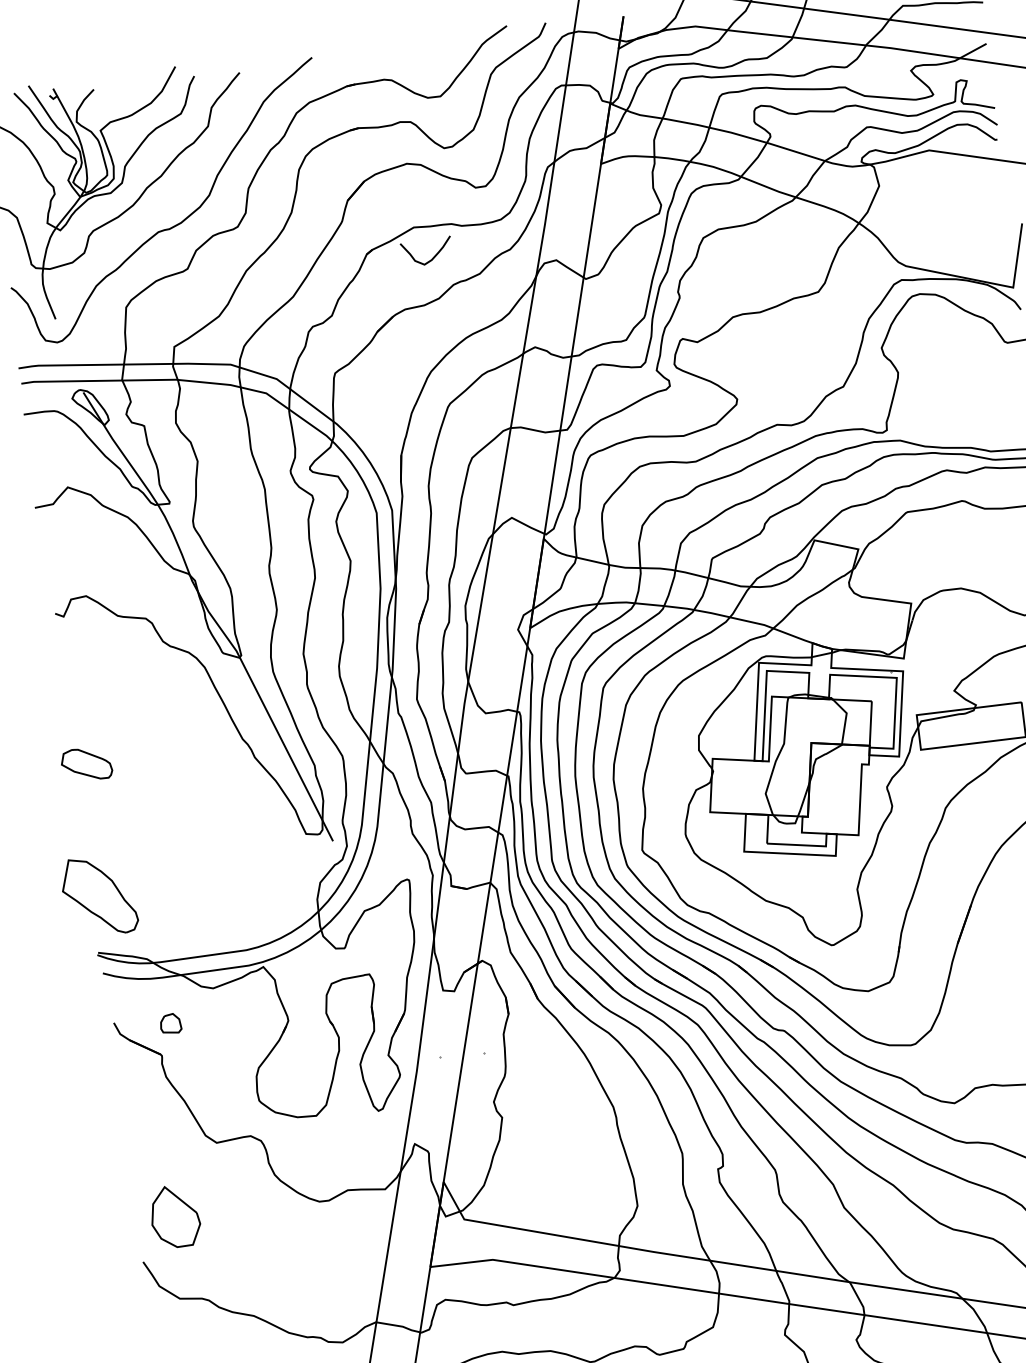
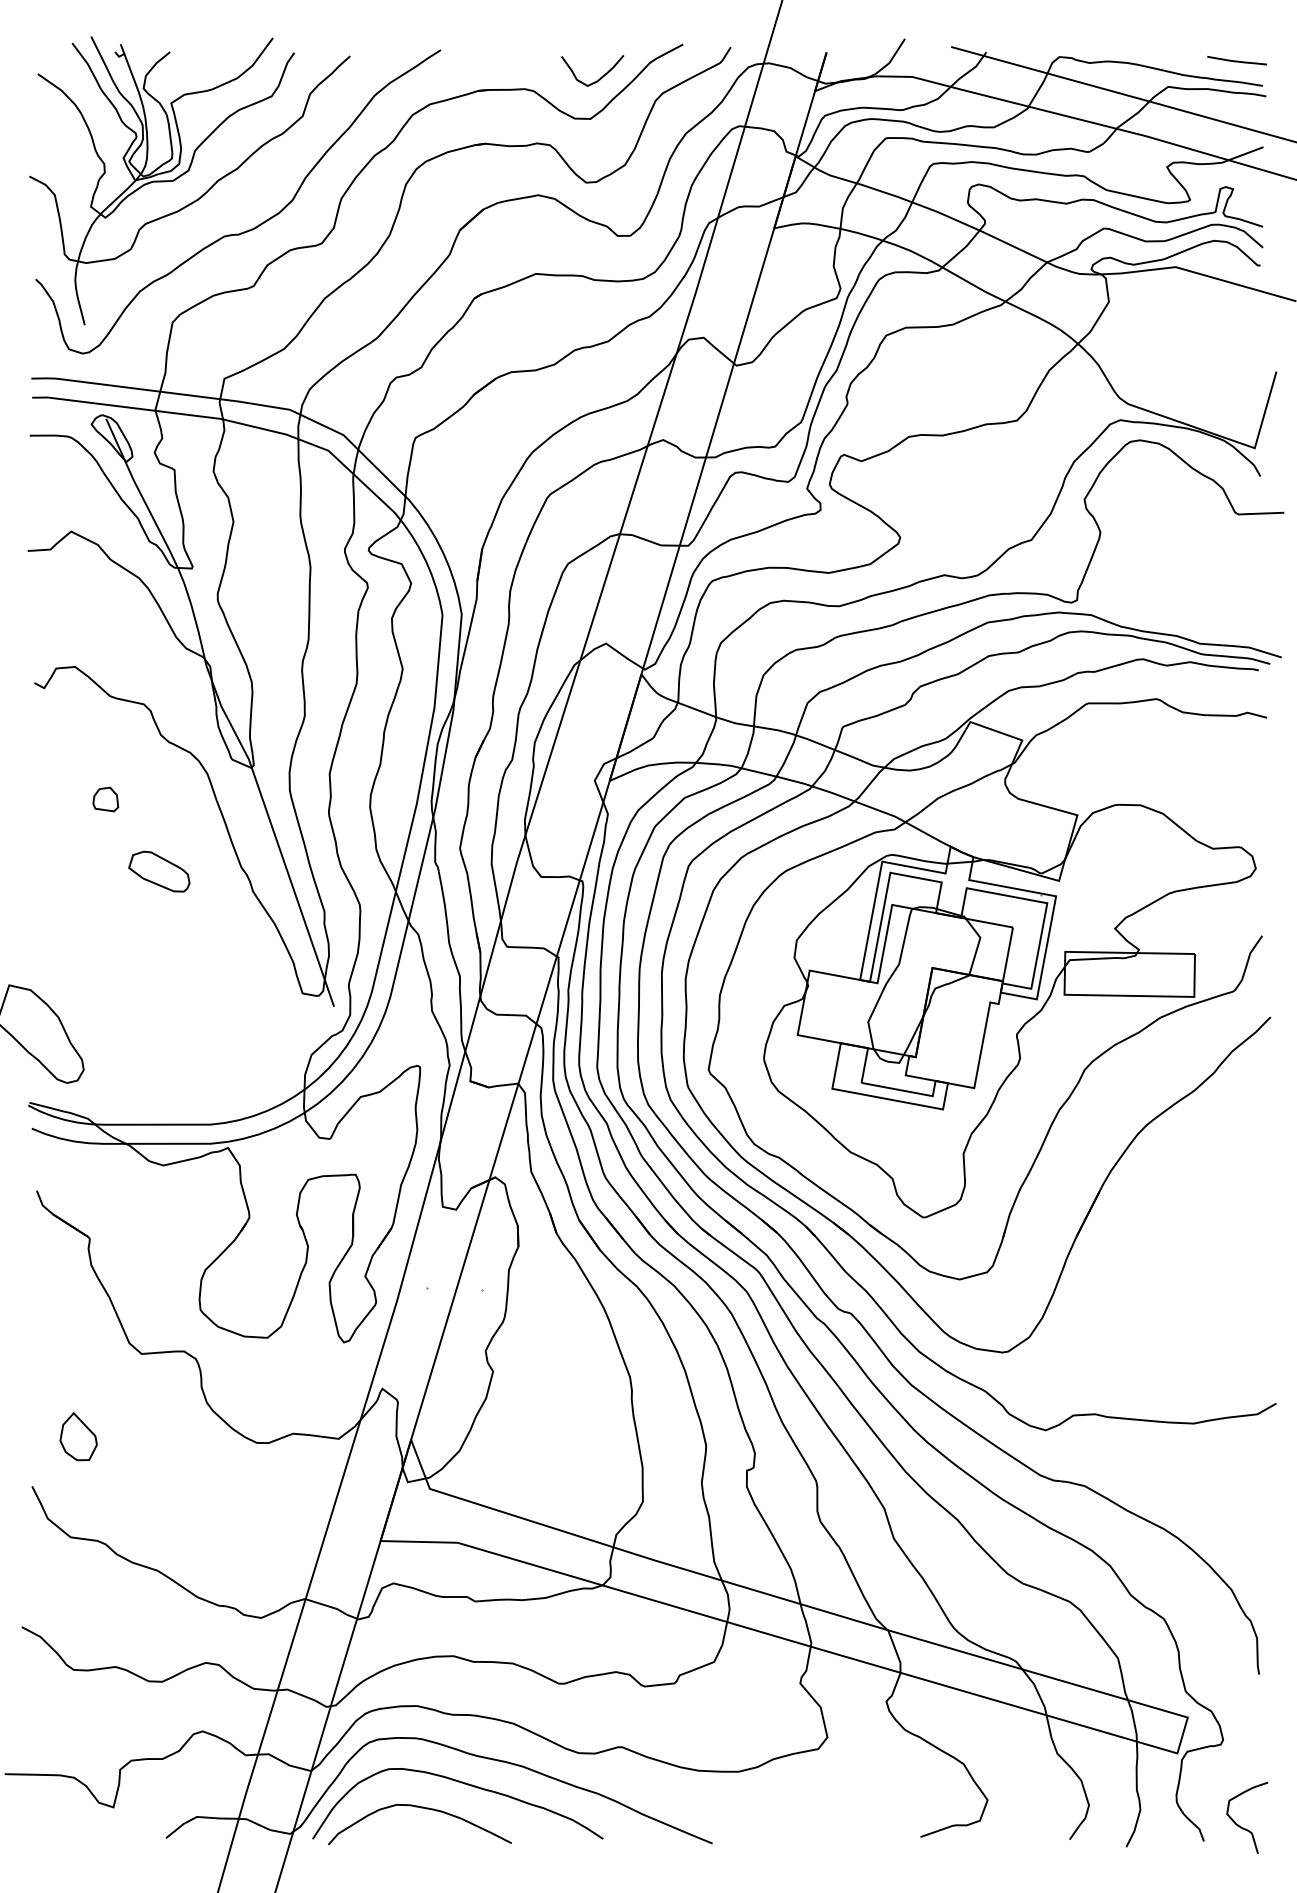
curve: (433, 256) -> (600, 77), moved
part: (86, 764) -> (159, 871), moved
part: (170, 1023) -> (105, 799), moved
part: (174, 1216) -> (78, 1436), size x0.62

